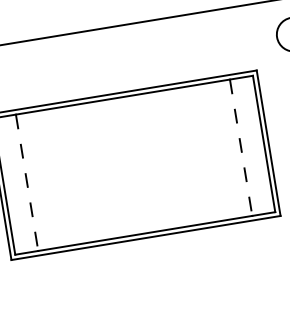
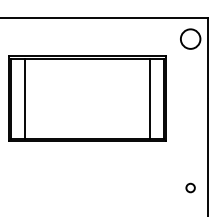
line: (241, 147) -> (150, 98), dashed -> solid
line: (26, 182) -> (24, 98), dashed -> solid

